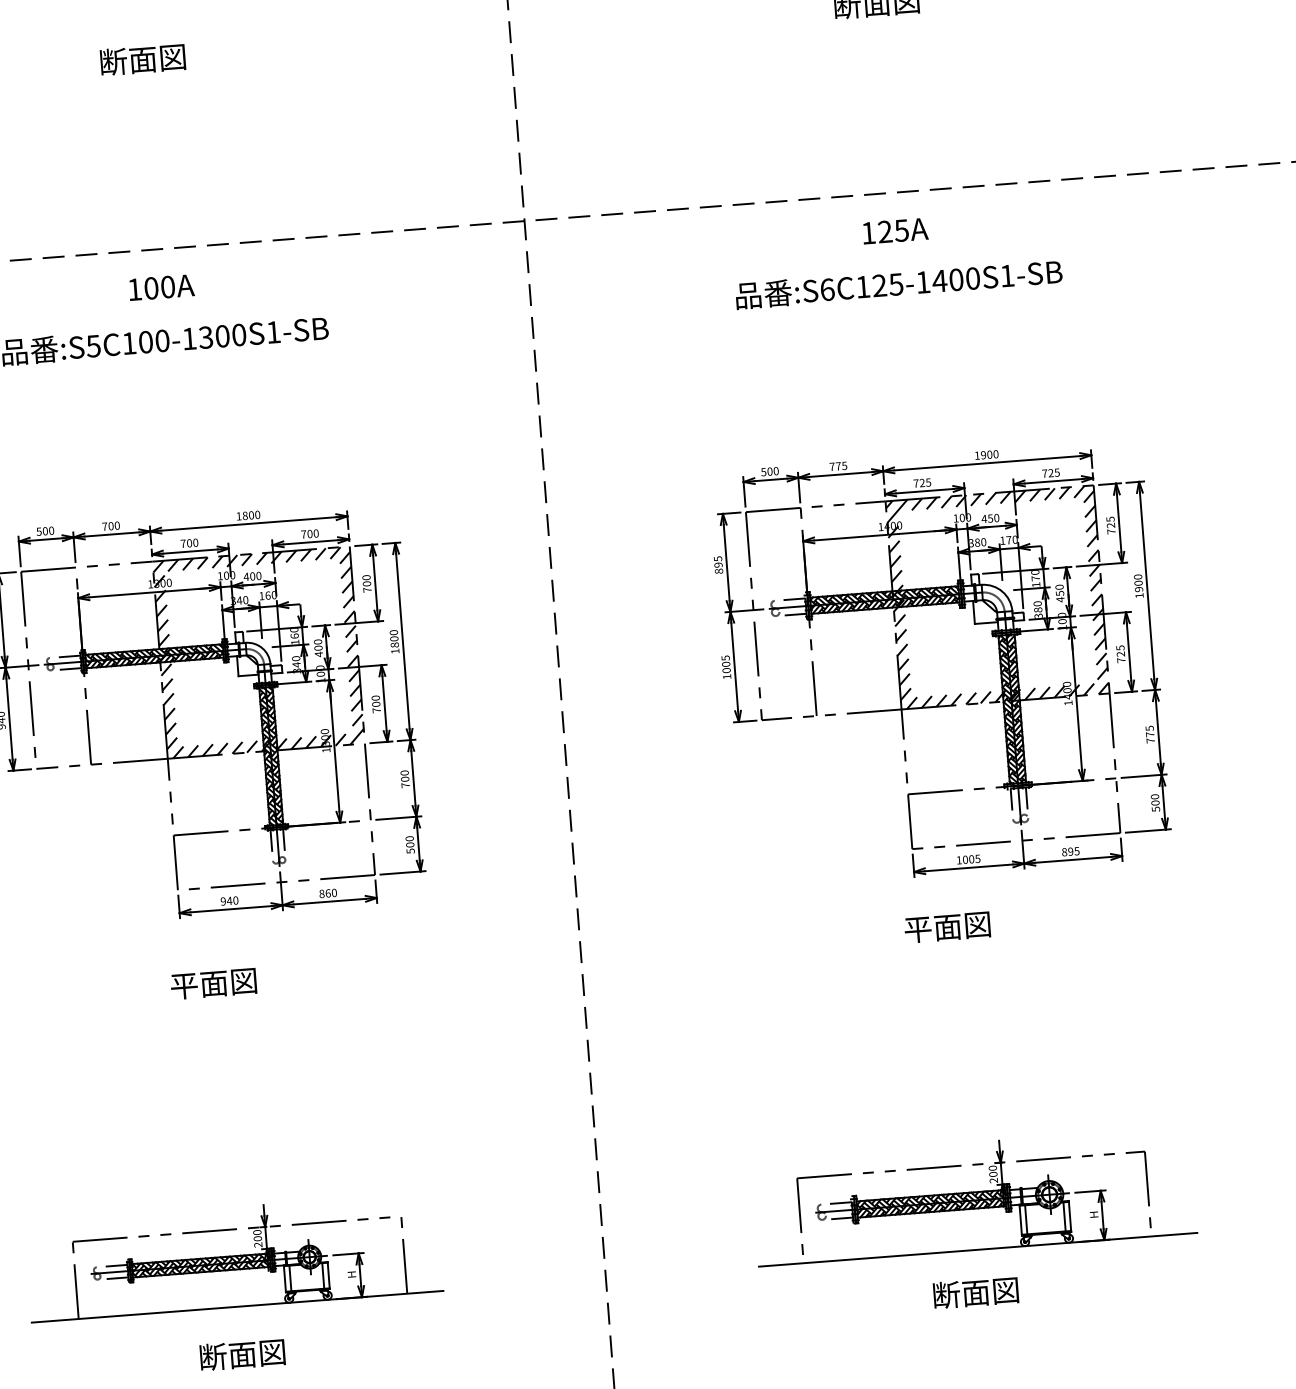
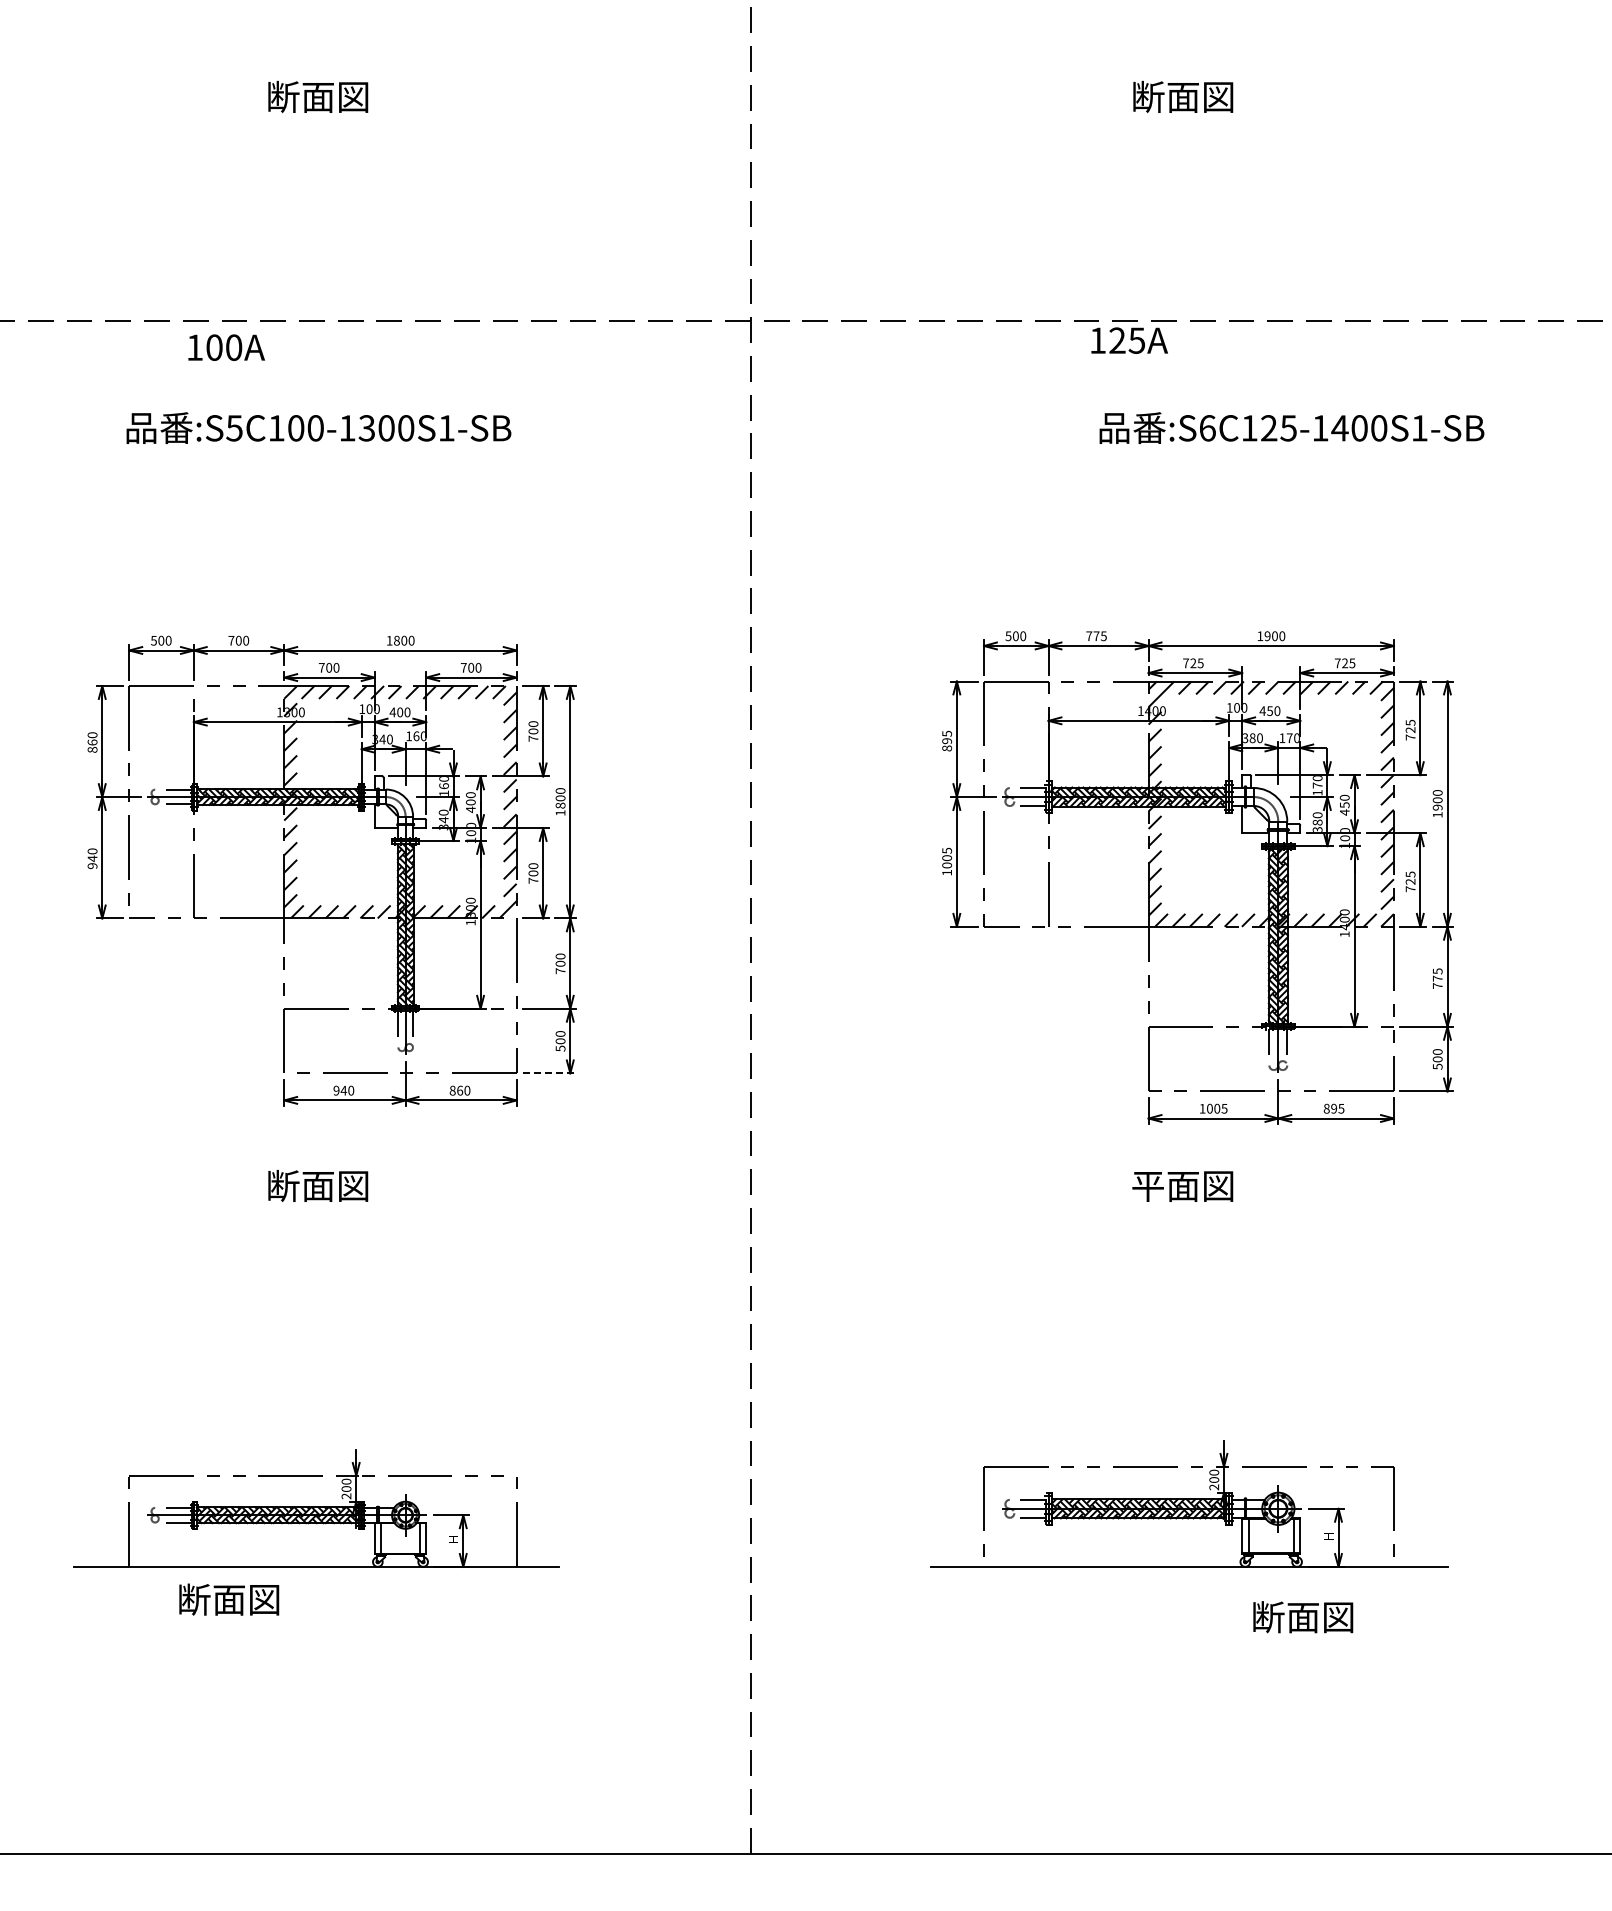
text: (895, 230) -> (1129, 340), moved
text: (898, 283) -> (1291, 427), moved
text: (161, 287) -> (226, 347), moved
line: (402, 873) -> (549, 1073), solid -> dashed
text: (184, 985) -> (283, 1185), 平面図 -> 断面図
text: (976, 1293) -> (1303, 1617), moved
text: (242, 1354) -> (229, 1599), moved

